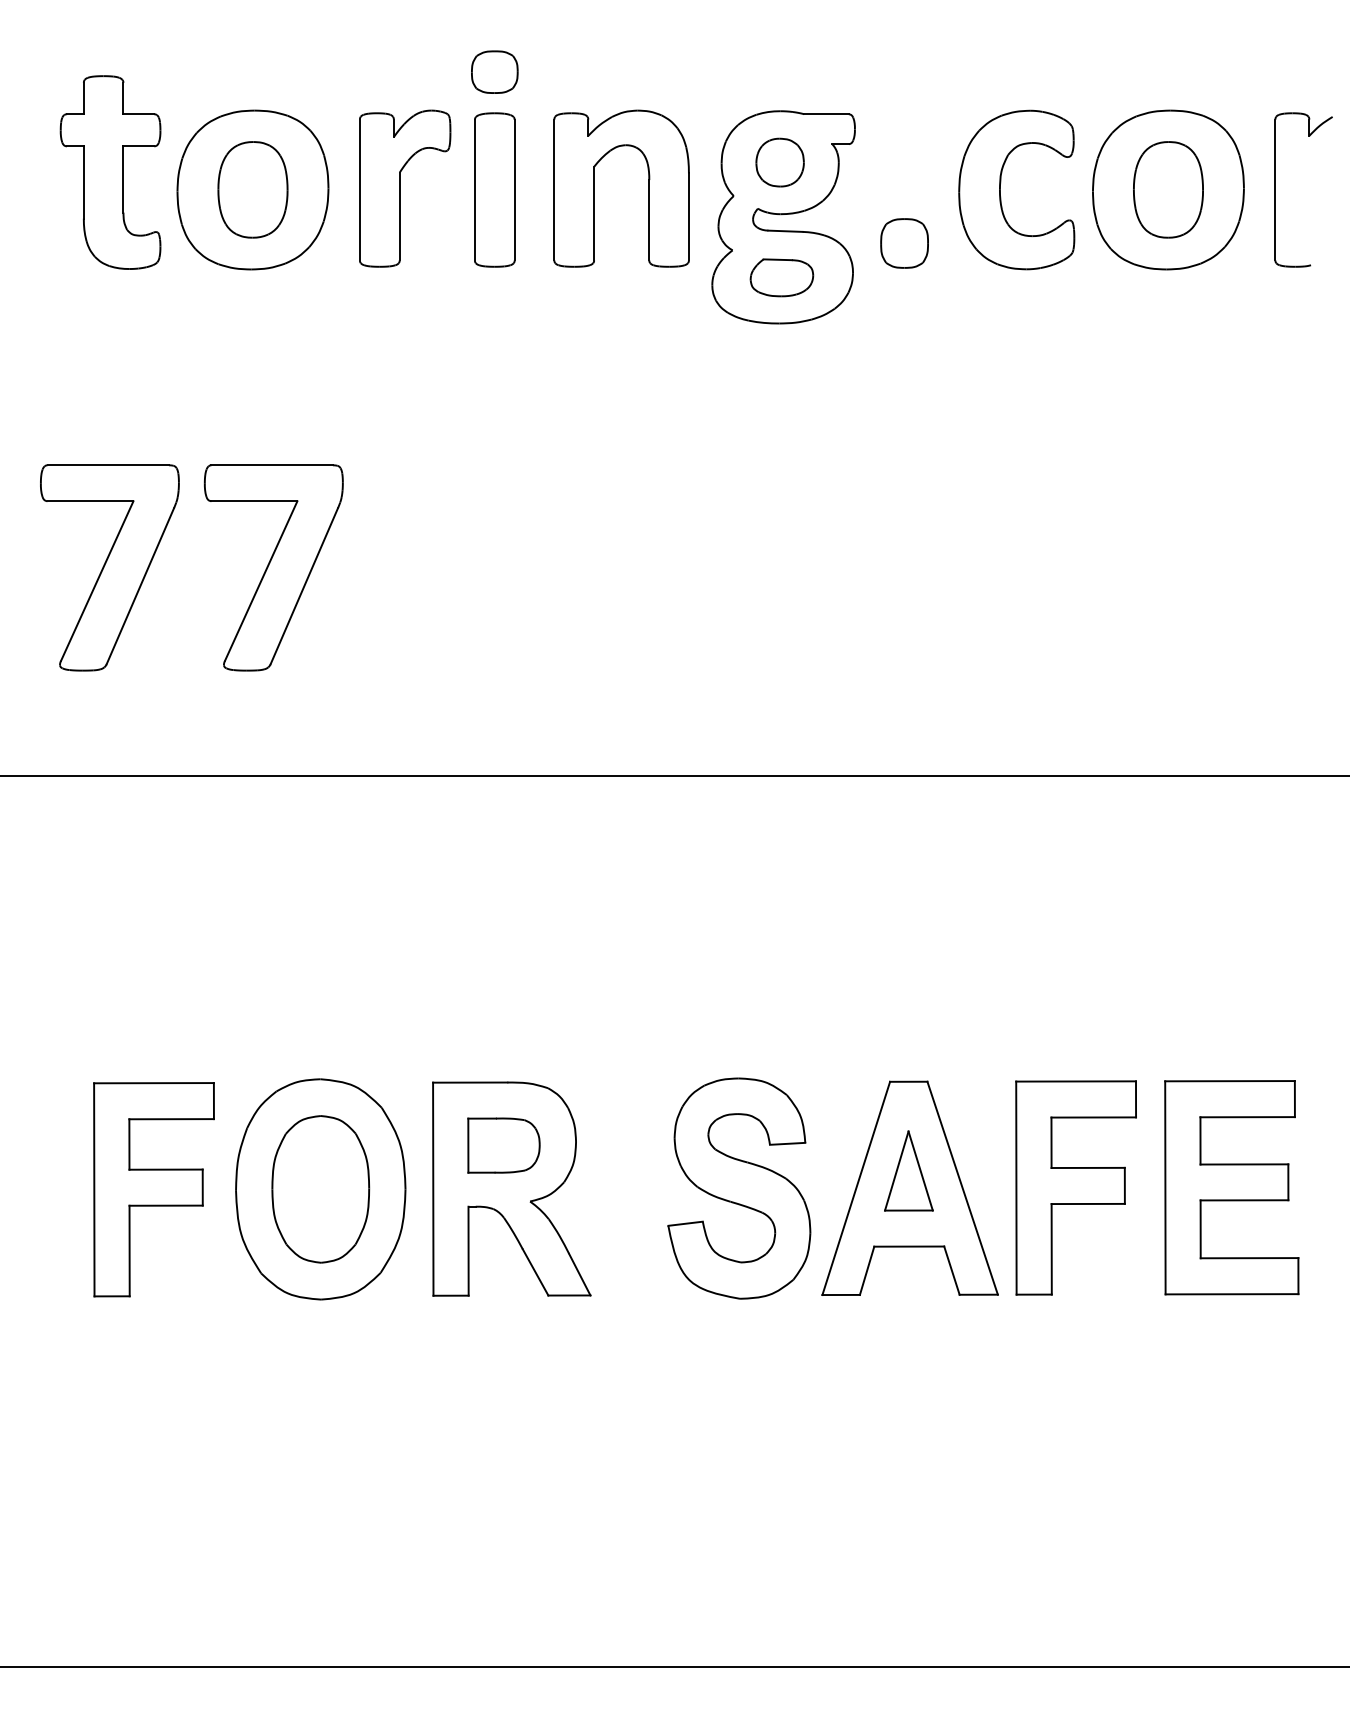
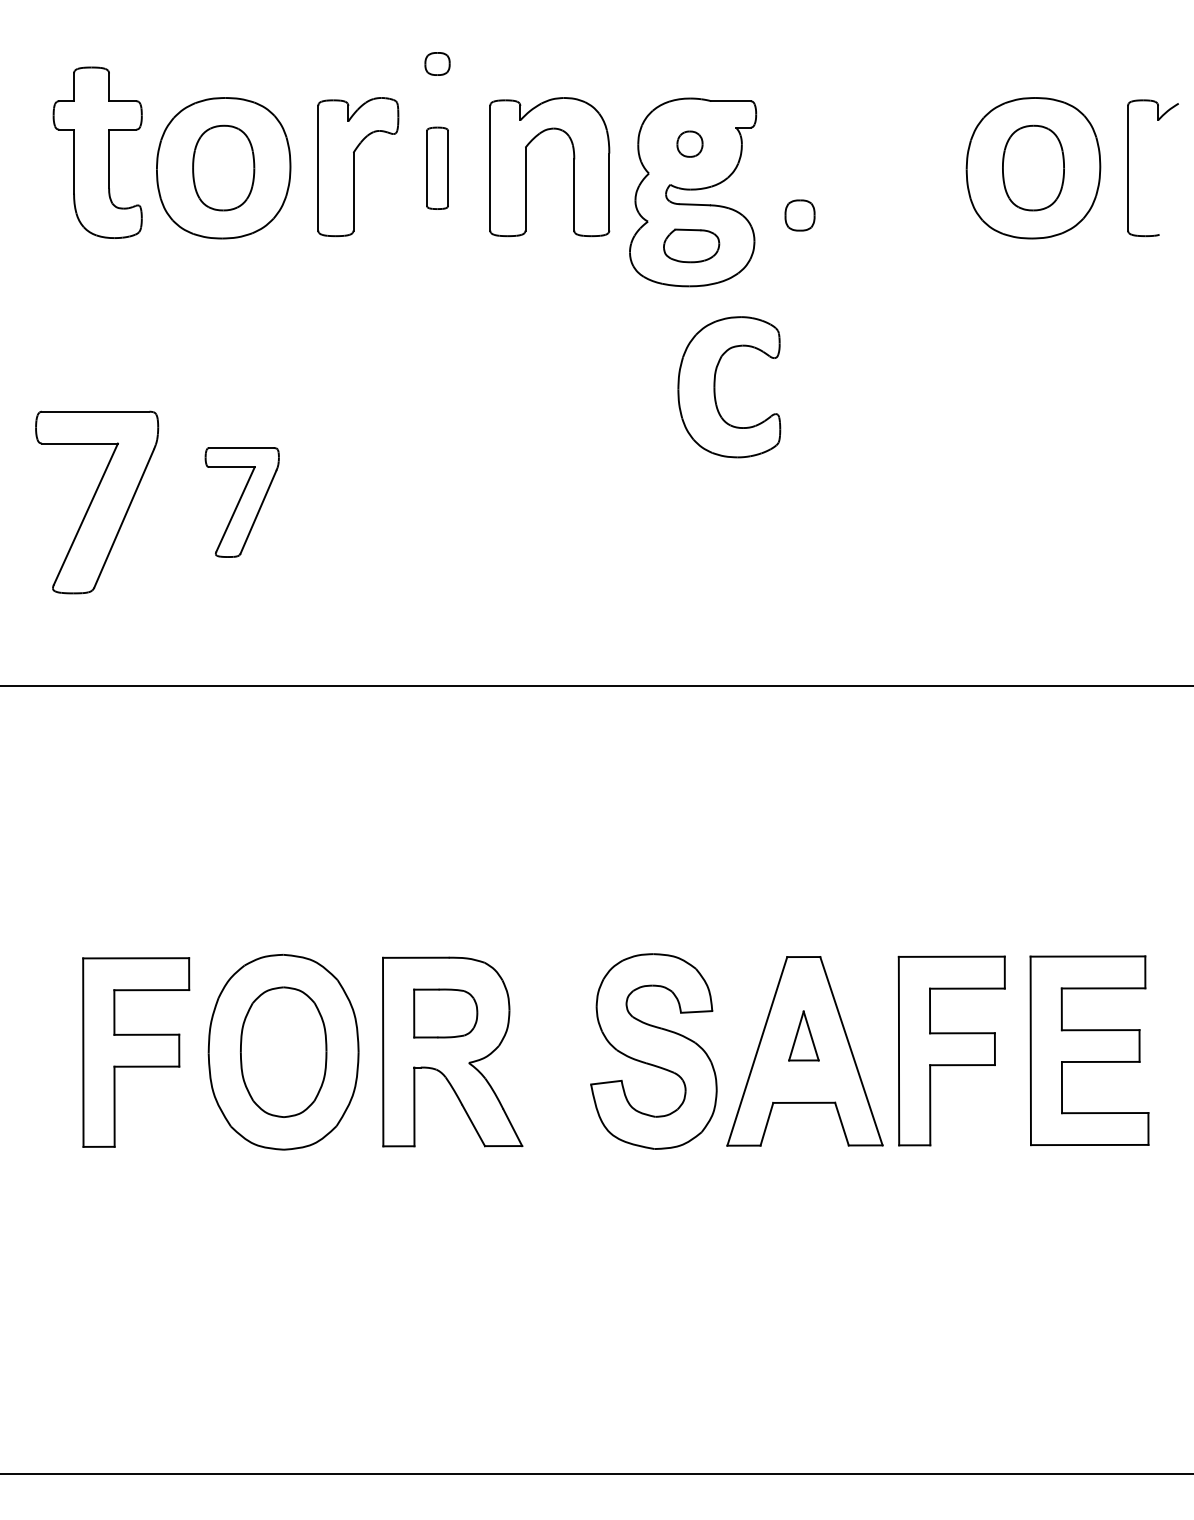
part: (494, 71) -> (437, 63), size x0.6
part: (779, 163) -> (689, 144), size x0.6
part: (494, 190) -> (437, 168), size x0.6
part: (1001, 190) -> (715, 387), moved
part: (903, 243) -> (799, 215), size x0.7
part: (274, 567) -> (242, 502), size x0.6
part: (908, 1170) -> (803, 1035), size x0.7

